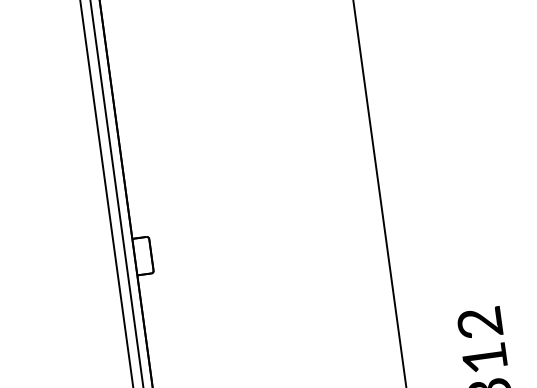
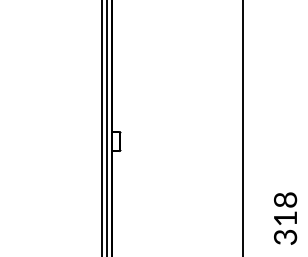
text: (481, 321) -> (286, 199), 2 -> 8

